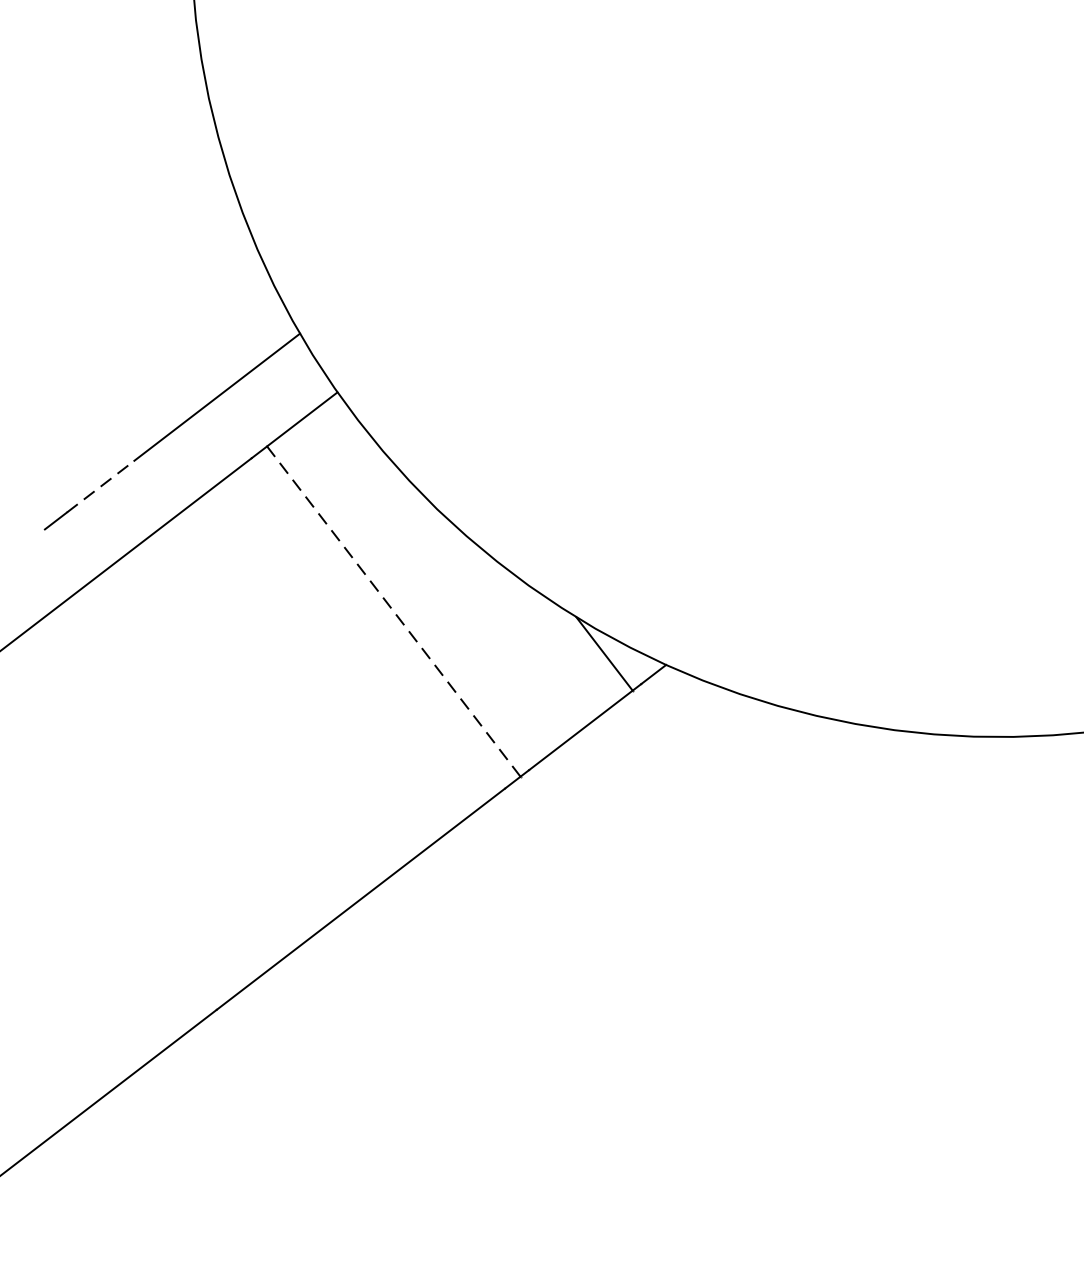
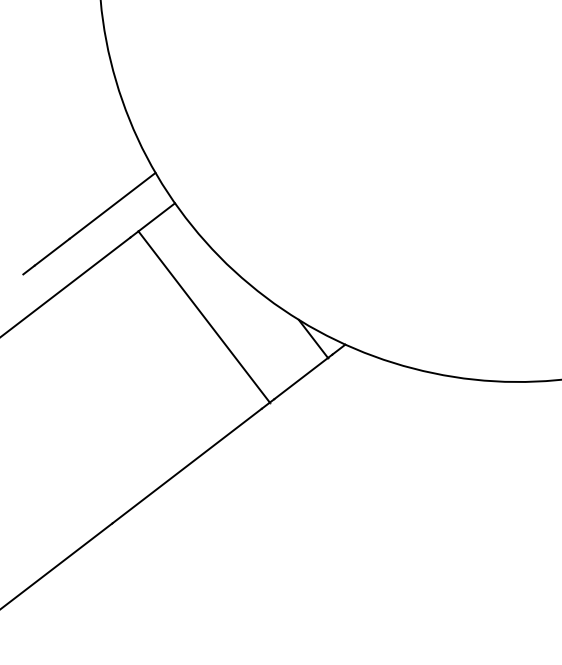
line: (101, 485) -> (52, 251), dashed -> solid
line: (394, 610) -> (204, 316), dashed -> solid

